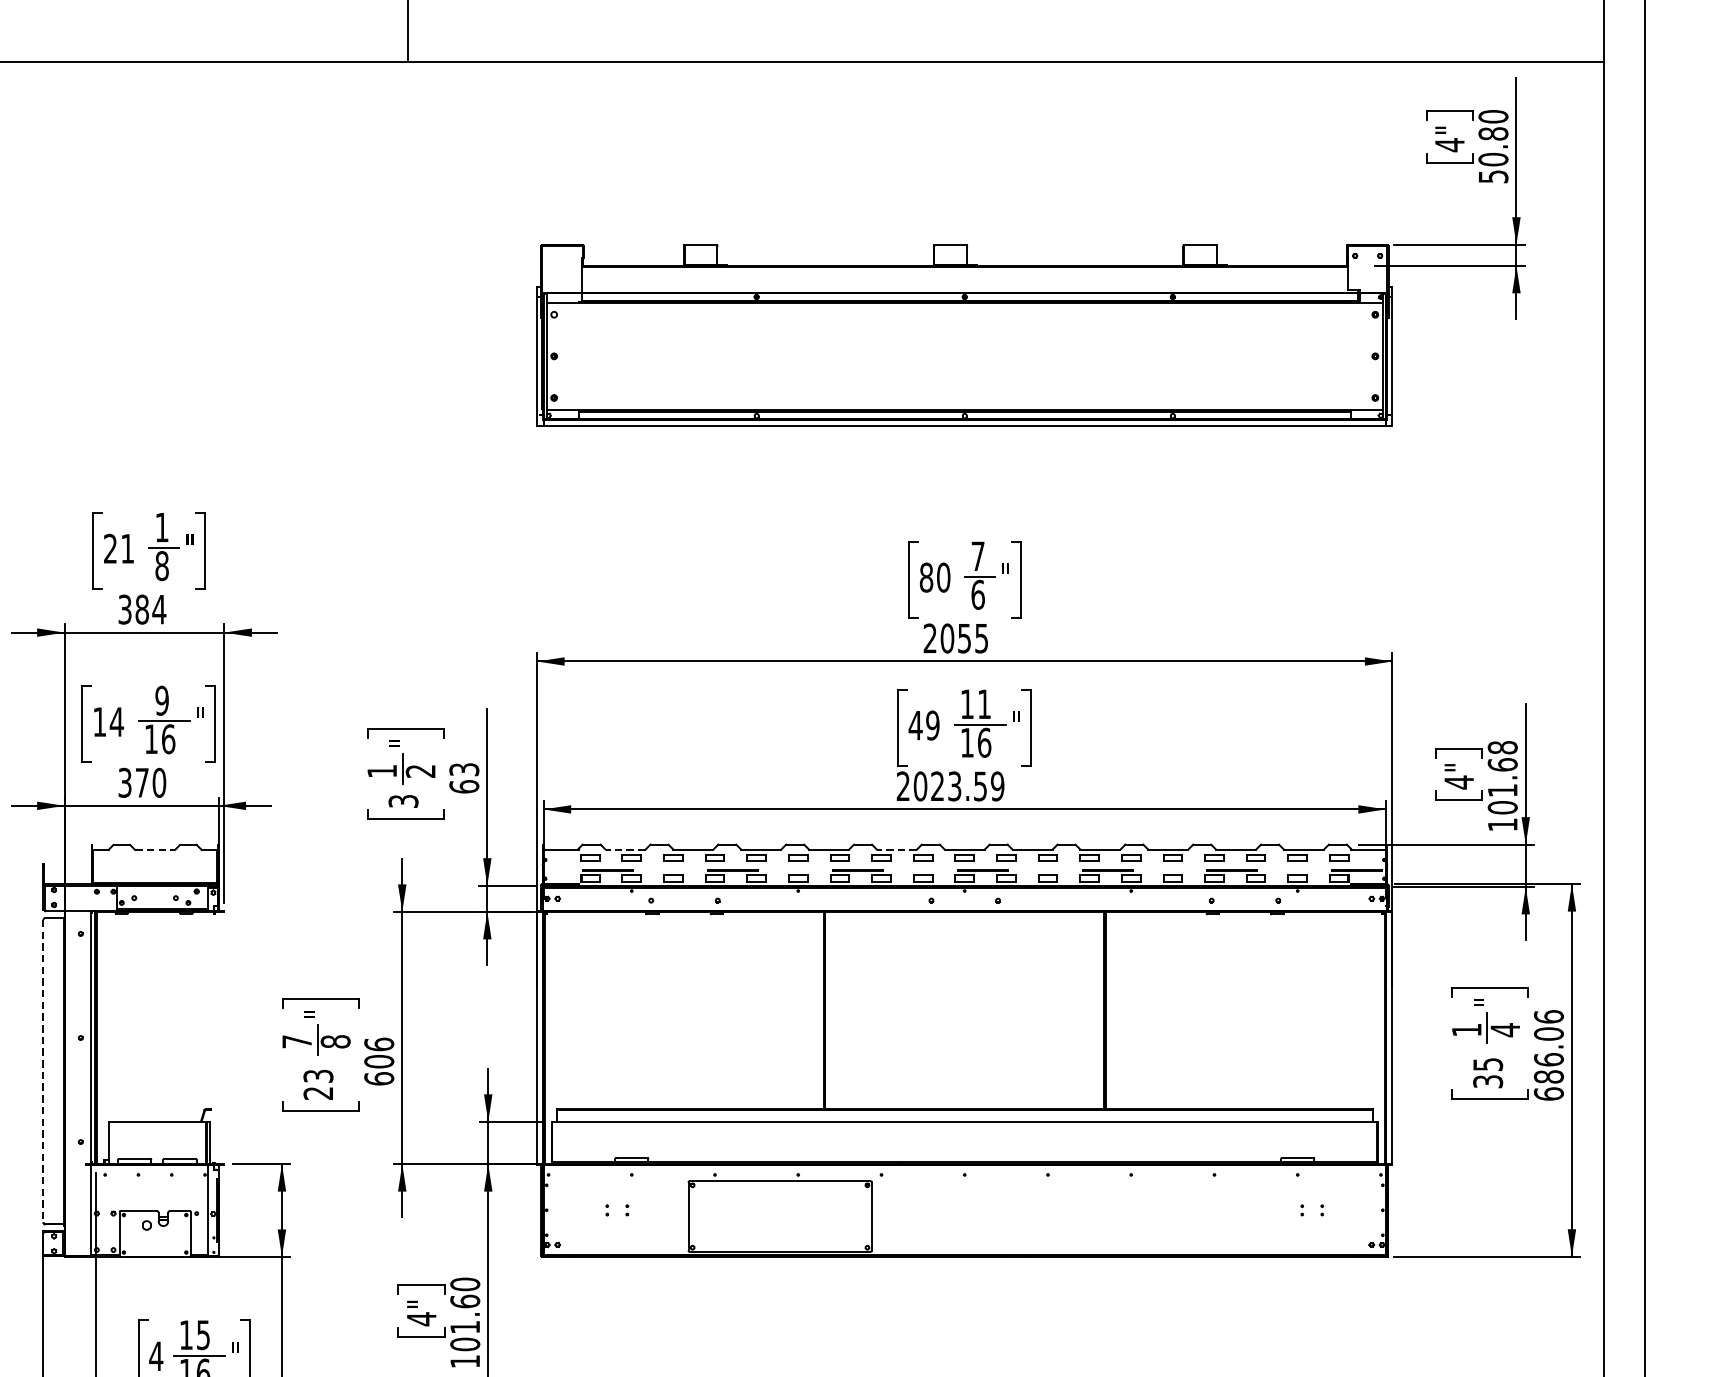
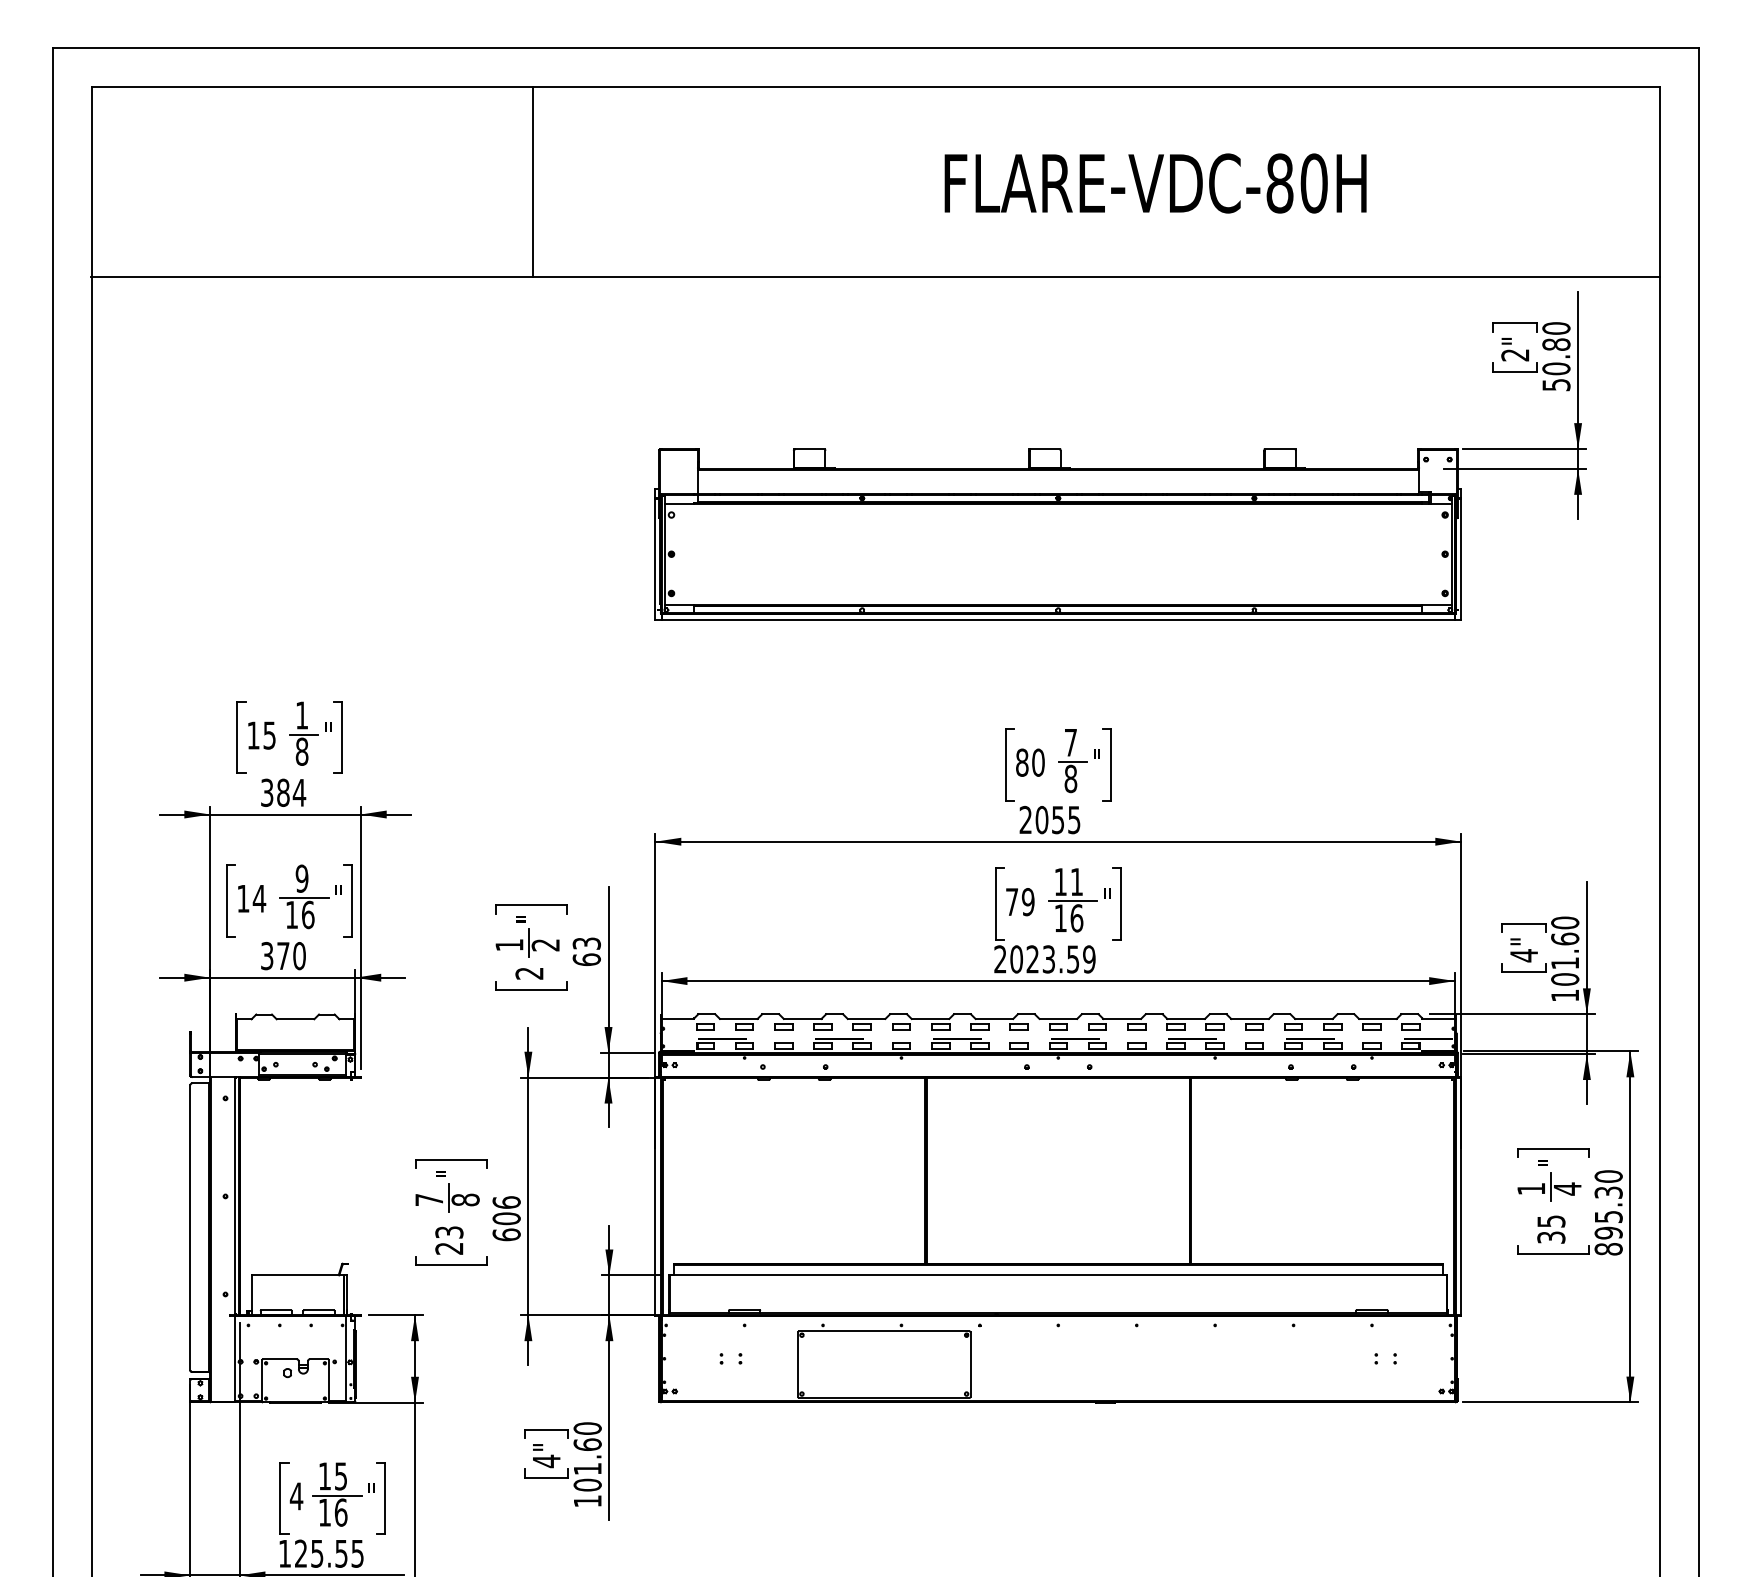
text: (1450, 144) -> (1515, 354), 4" -> 2"
text: (119, 548) -> (261, 735), 21 -> 15
text: (977, 594) -> (1070, 778), 6 -> 8
text: (915, 724) -> (1011, 901), 49 -> 79
text: (1503, 747) -> (1565, 922), 101.68 -> 101.60
text: (403, 801) -> (529, 973), 3 -> 2
line: (625, 849) -> (738, 1018), dashed -> solid
line: (897, 849) -> (994, 1018), dashed -> solid
line: (155, 850) -> (295, 1019), dashed -> solid
text: (1548, 1055) -> (1608, 1212), 686.06 -> 895.30
line: (43, 1072) -> (190, 1228), dashed -> solid

